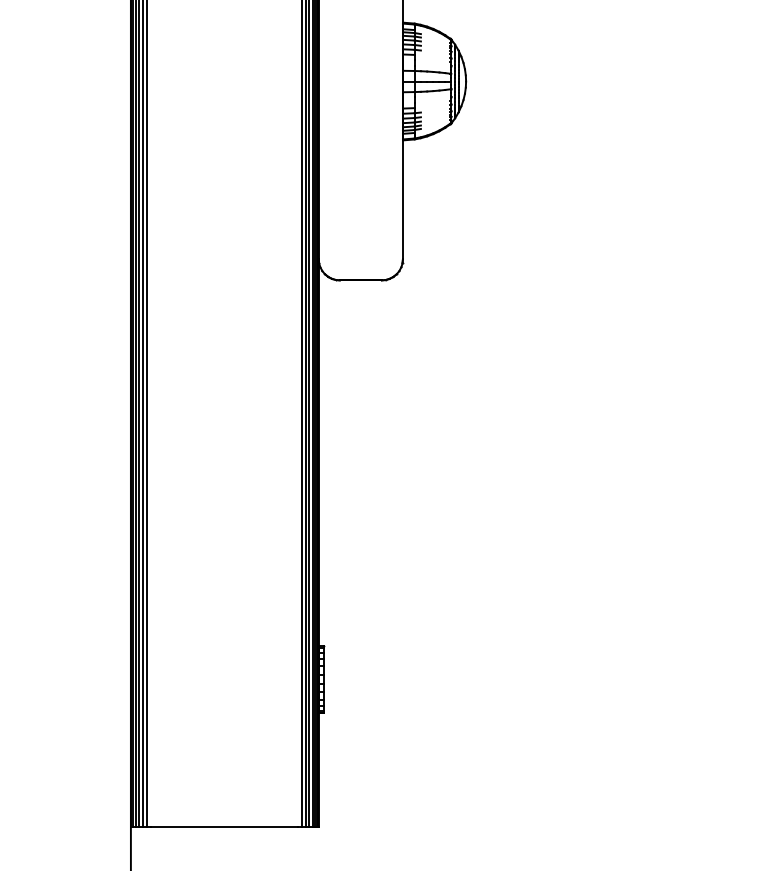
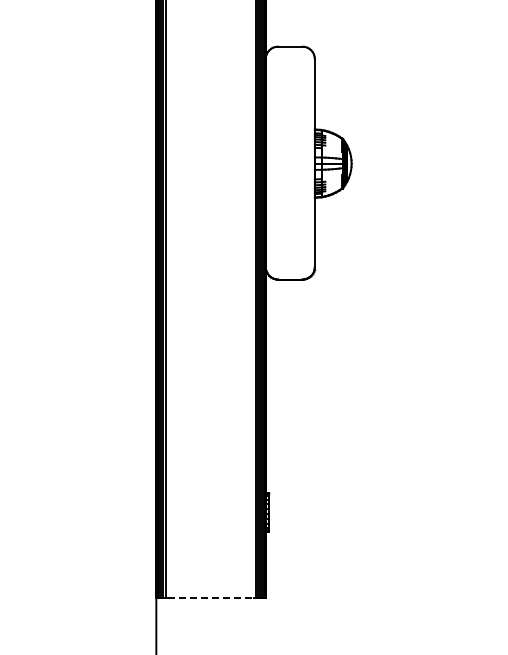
line: (223, 827) -> (210, 598), solid -> dashed

